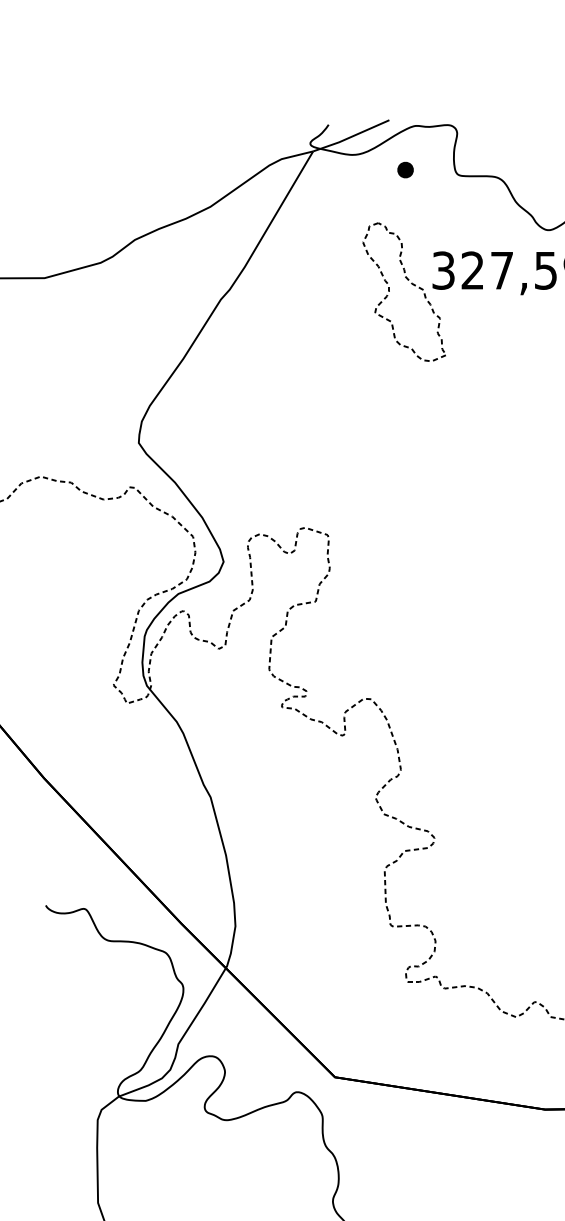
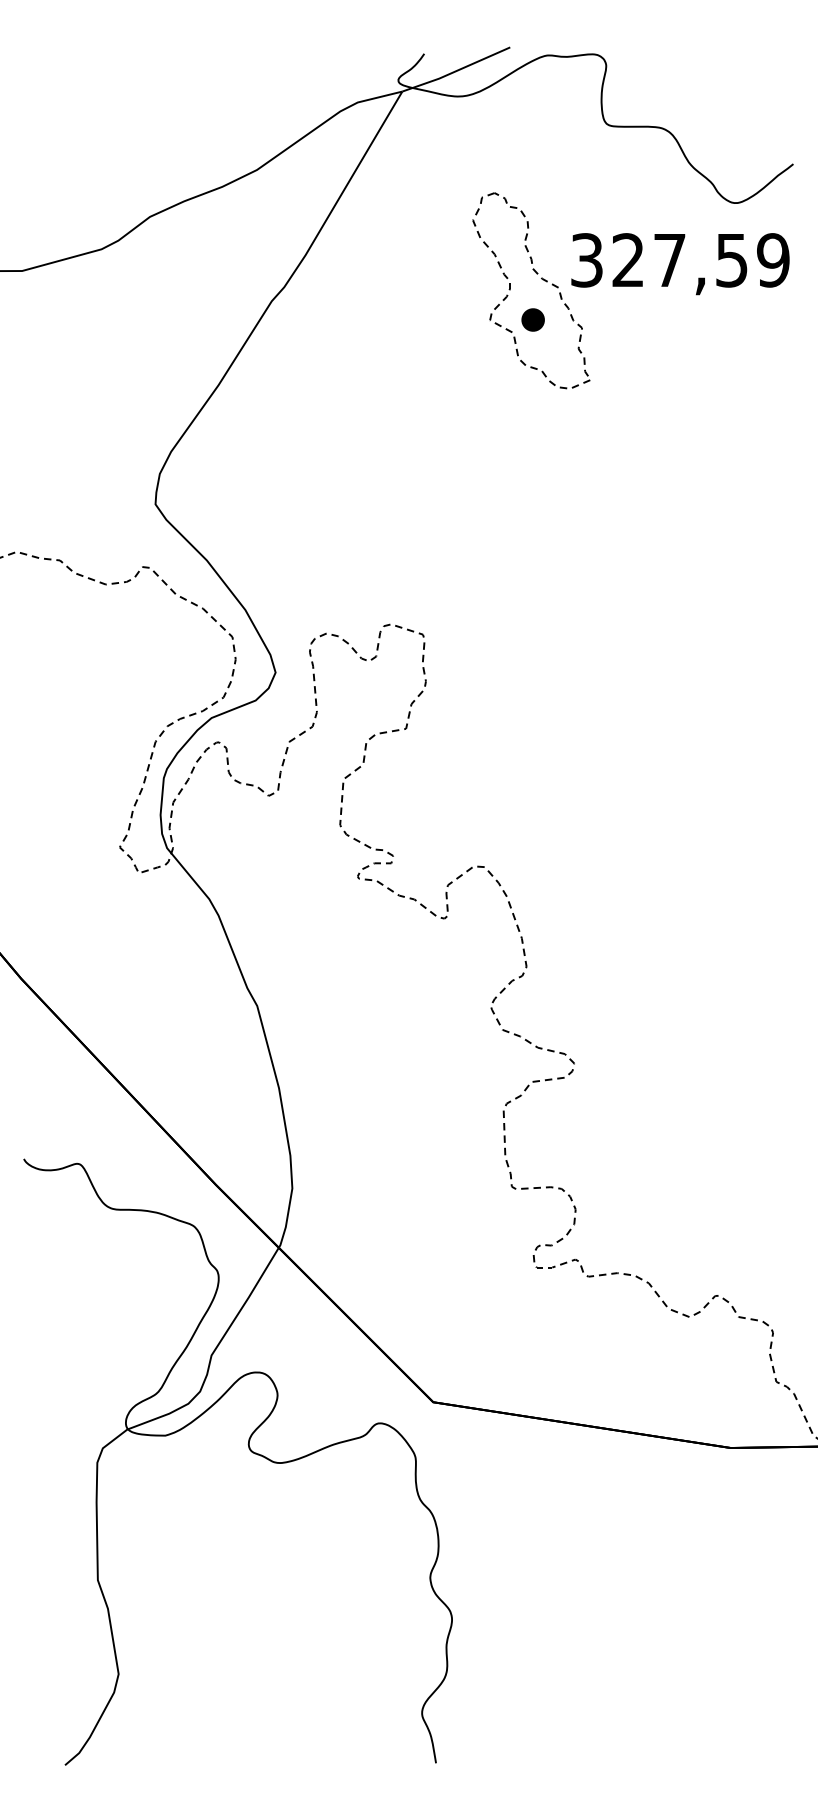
part: (405, 169) -> (532, 319), moved

